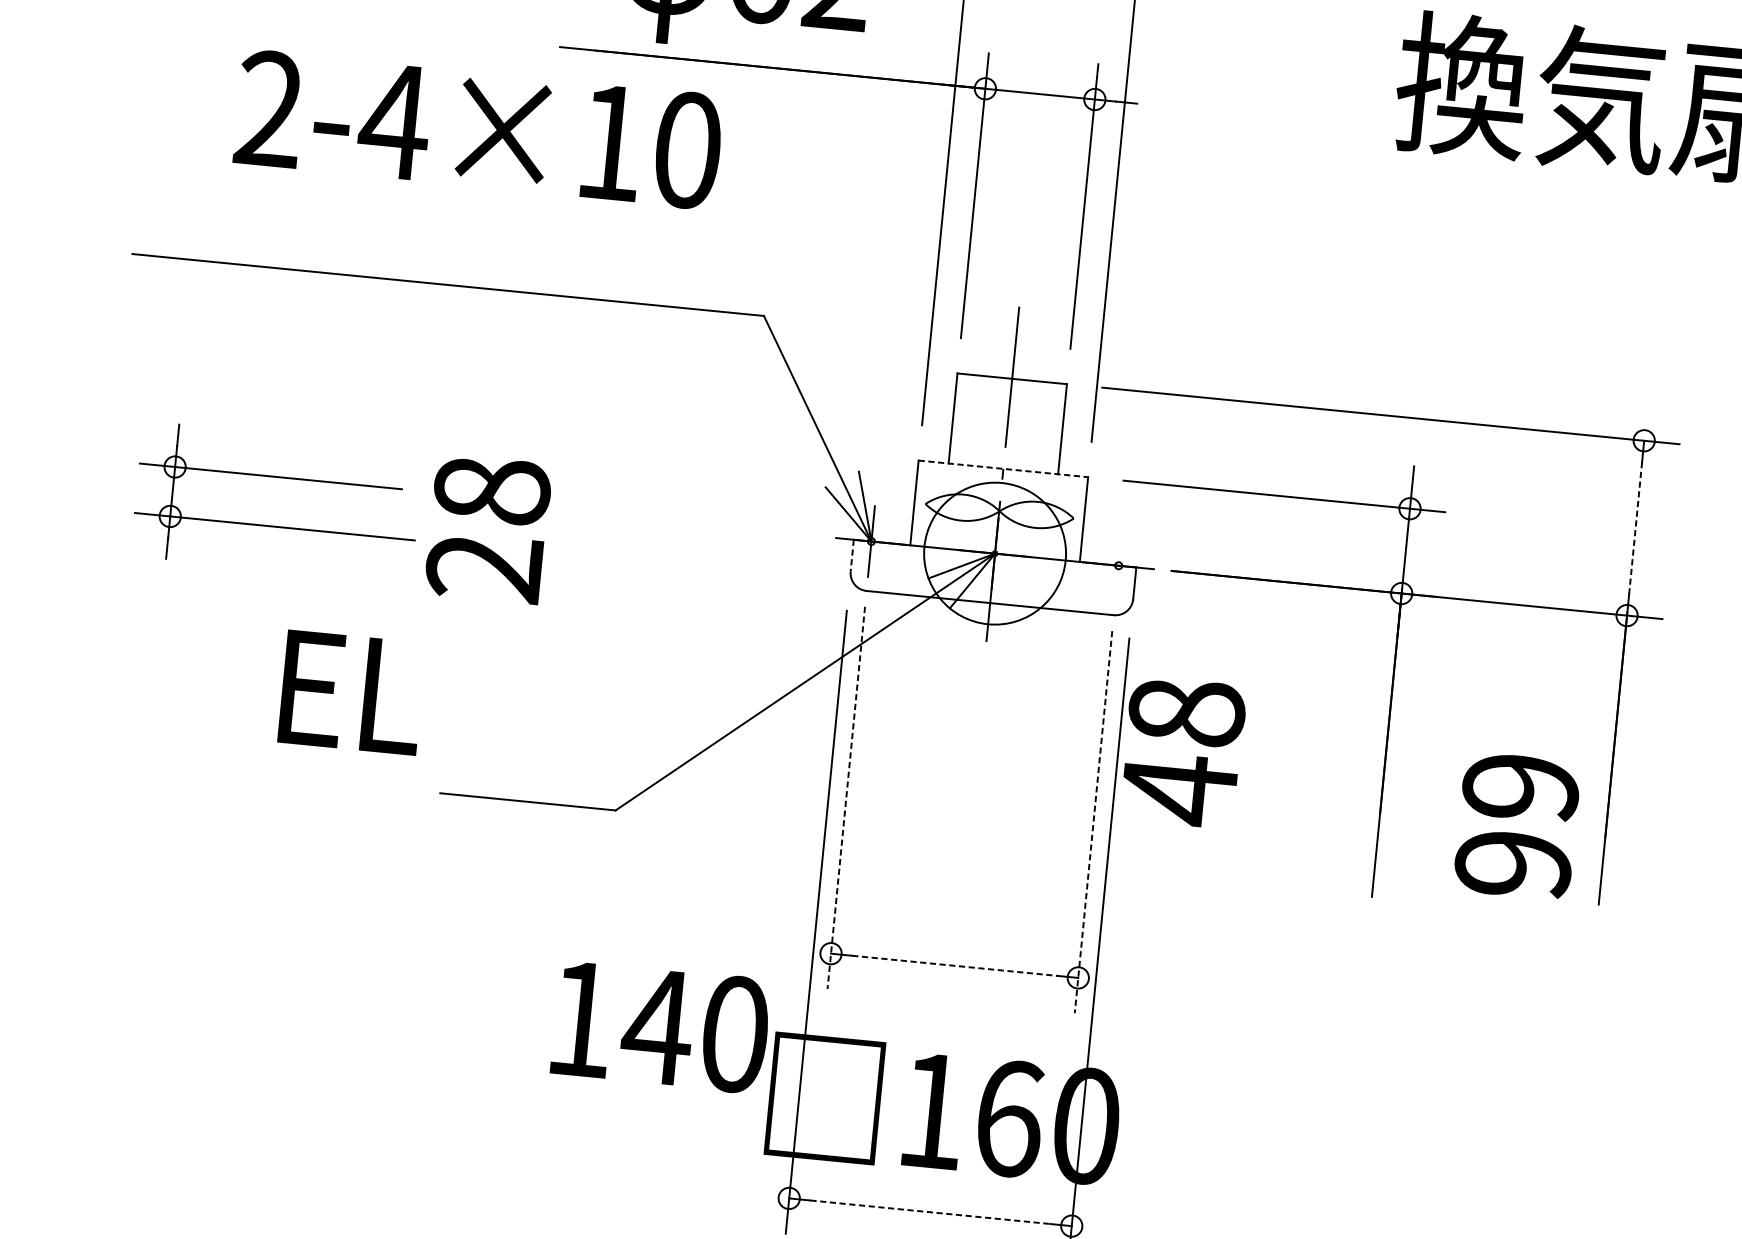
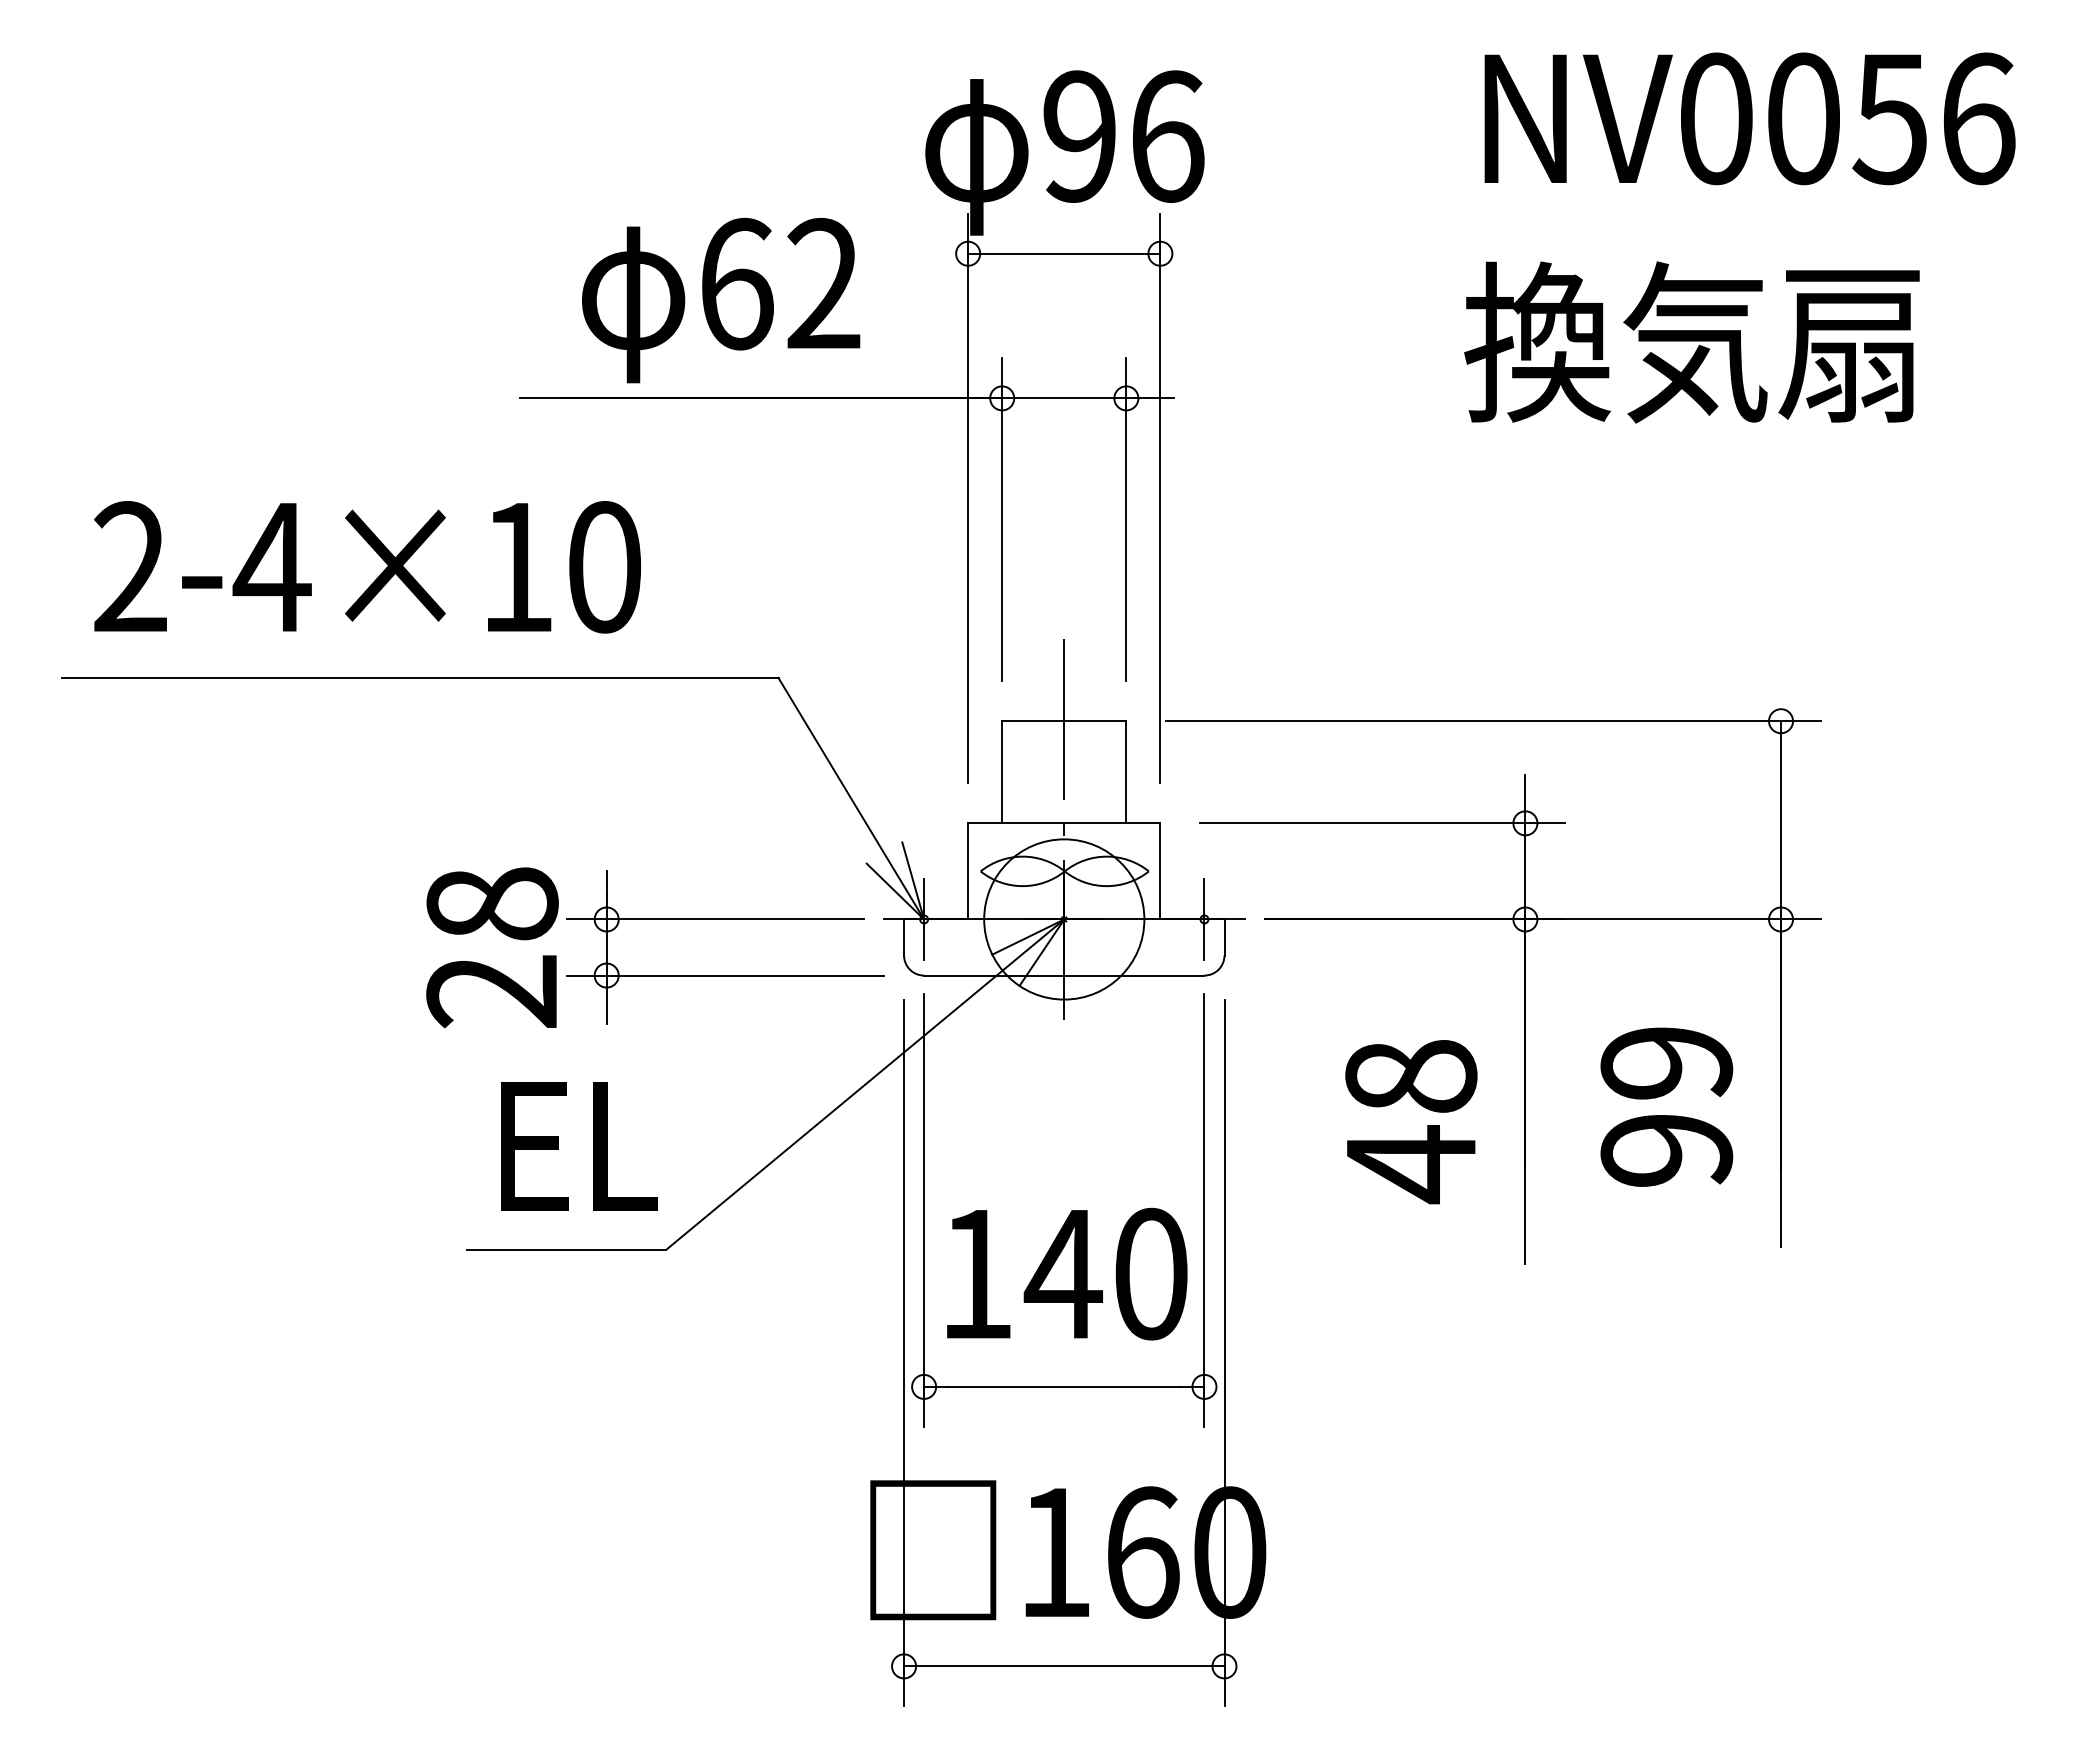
text: (478, 130) -> (367, 567), moved
line: (1003, 469) -> (1064, 823), dashed -> solid
part: (279, 477) -> (725, 919), moved
line: (1636, 527) -> (1781, 819), dashed -> solid
line: (852, 555) -> (904, 937), dashed -> solid
line: (1118, 565) -> (1204, 919), added
text: (352, 692) -> (579, 1146), moved
text: (1183, 752) -> (1411, 1122), moved
line: (846, 798) -> (924, 1210), dashed -> solid
line: (1093, 822) -> (1204, 1210), dashed -> solid
text: (1516, 825) -> (1666, 1106), moved
line: (954, 965) -> (1064, 1386), dashed -> solid
text: (661, 1026) -> (1067, 1273), moved
line: (930, 1212) -> (1064, 1666), dashed -> solid

